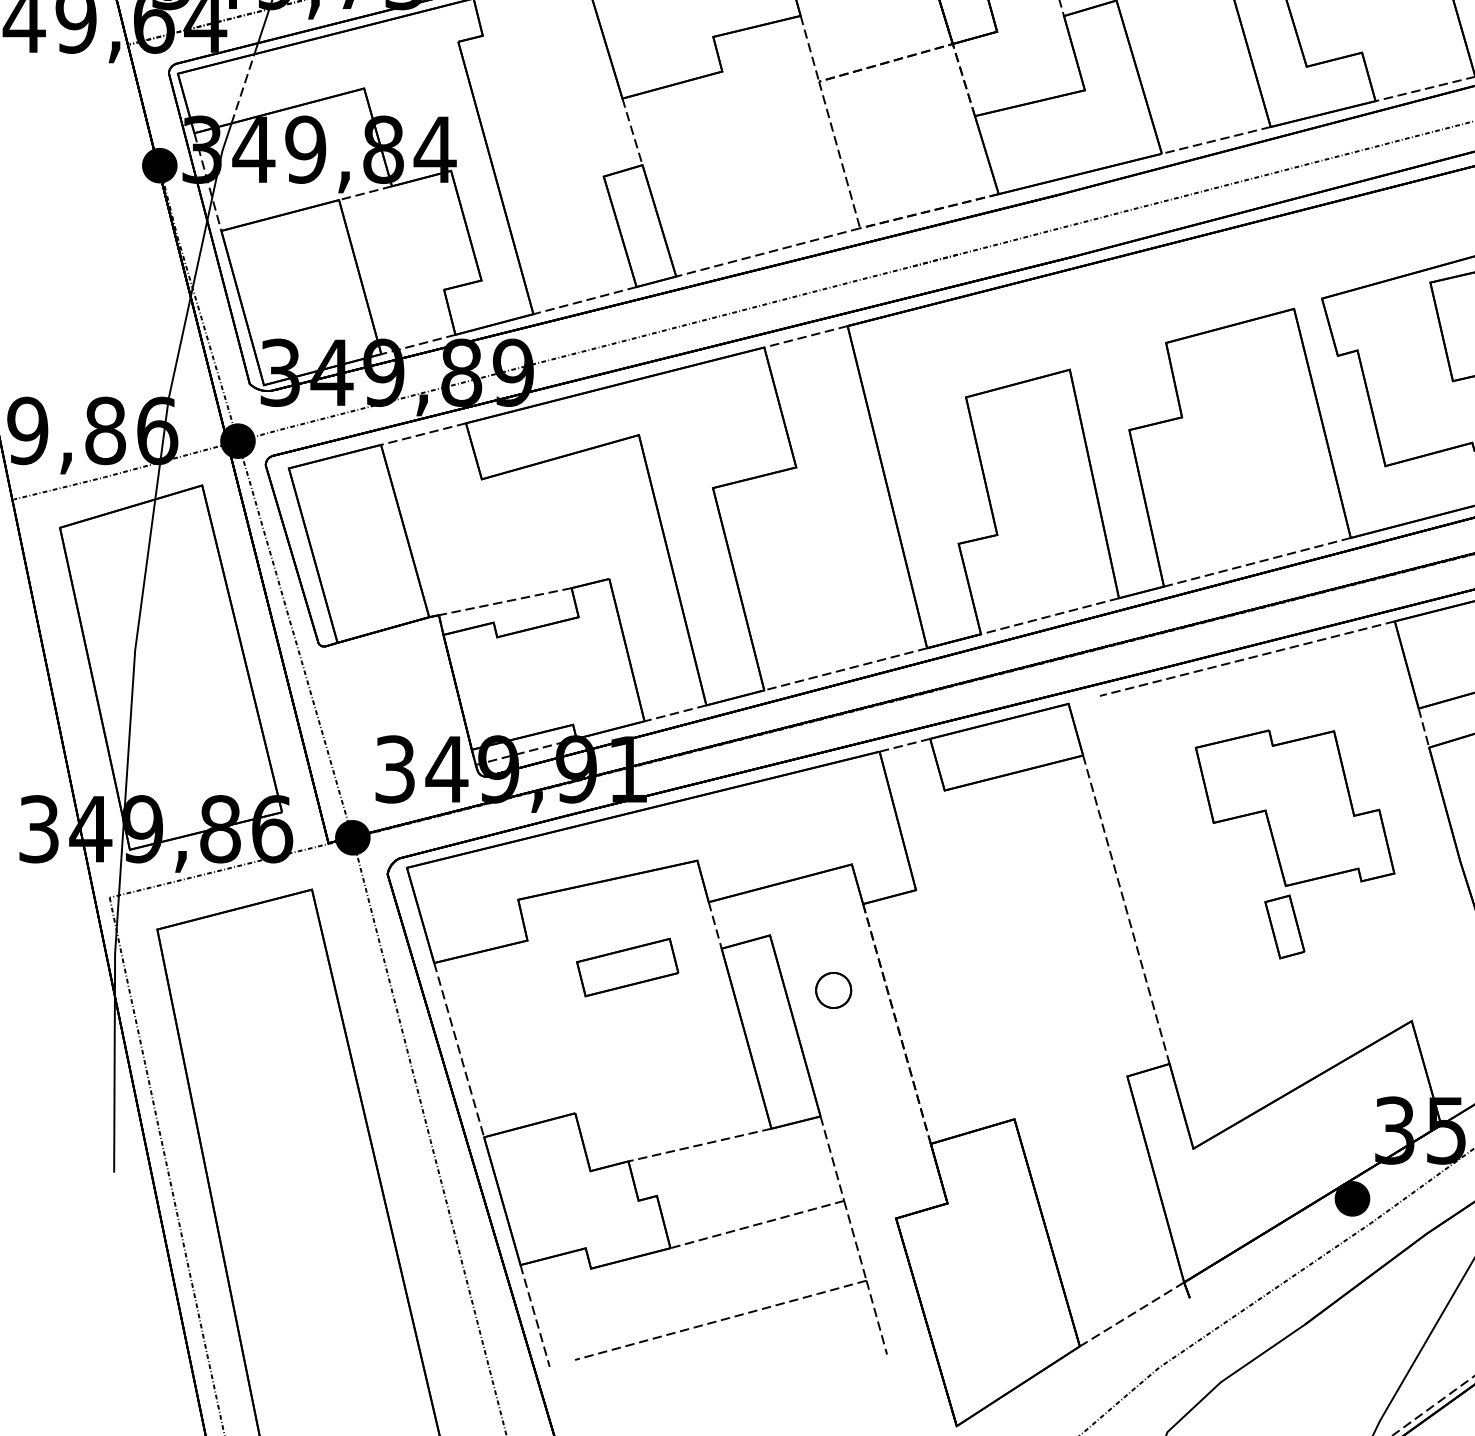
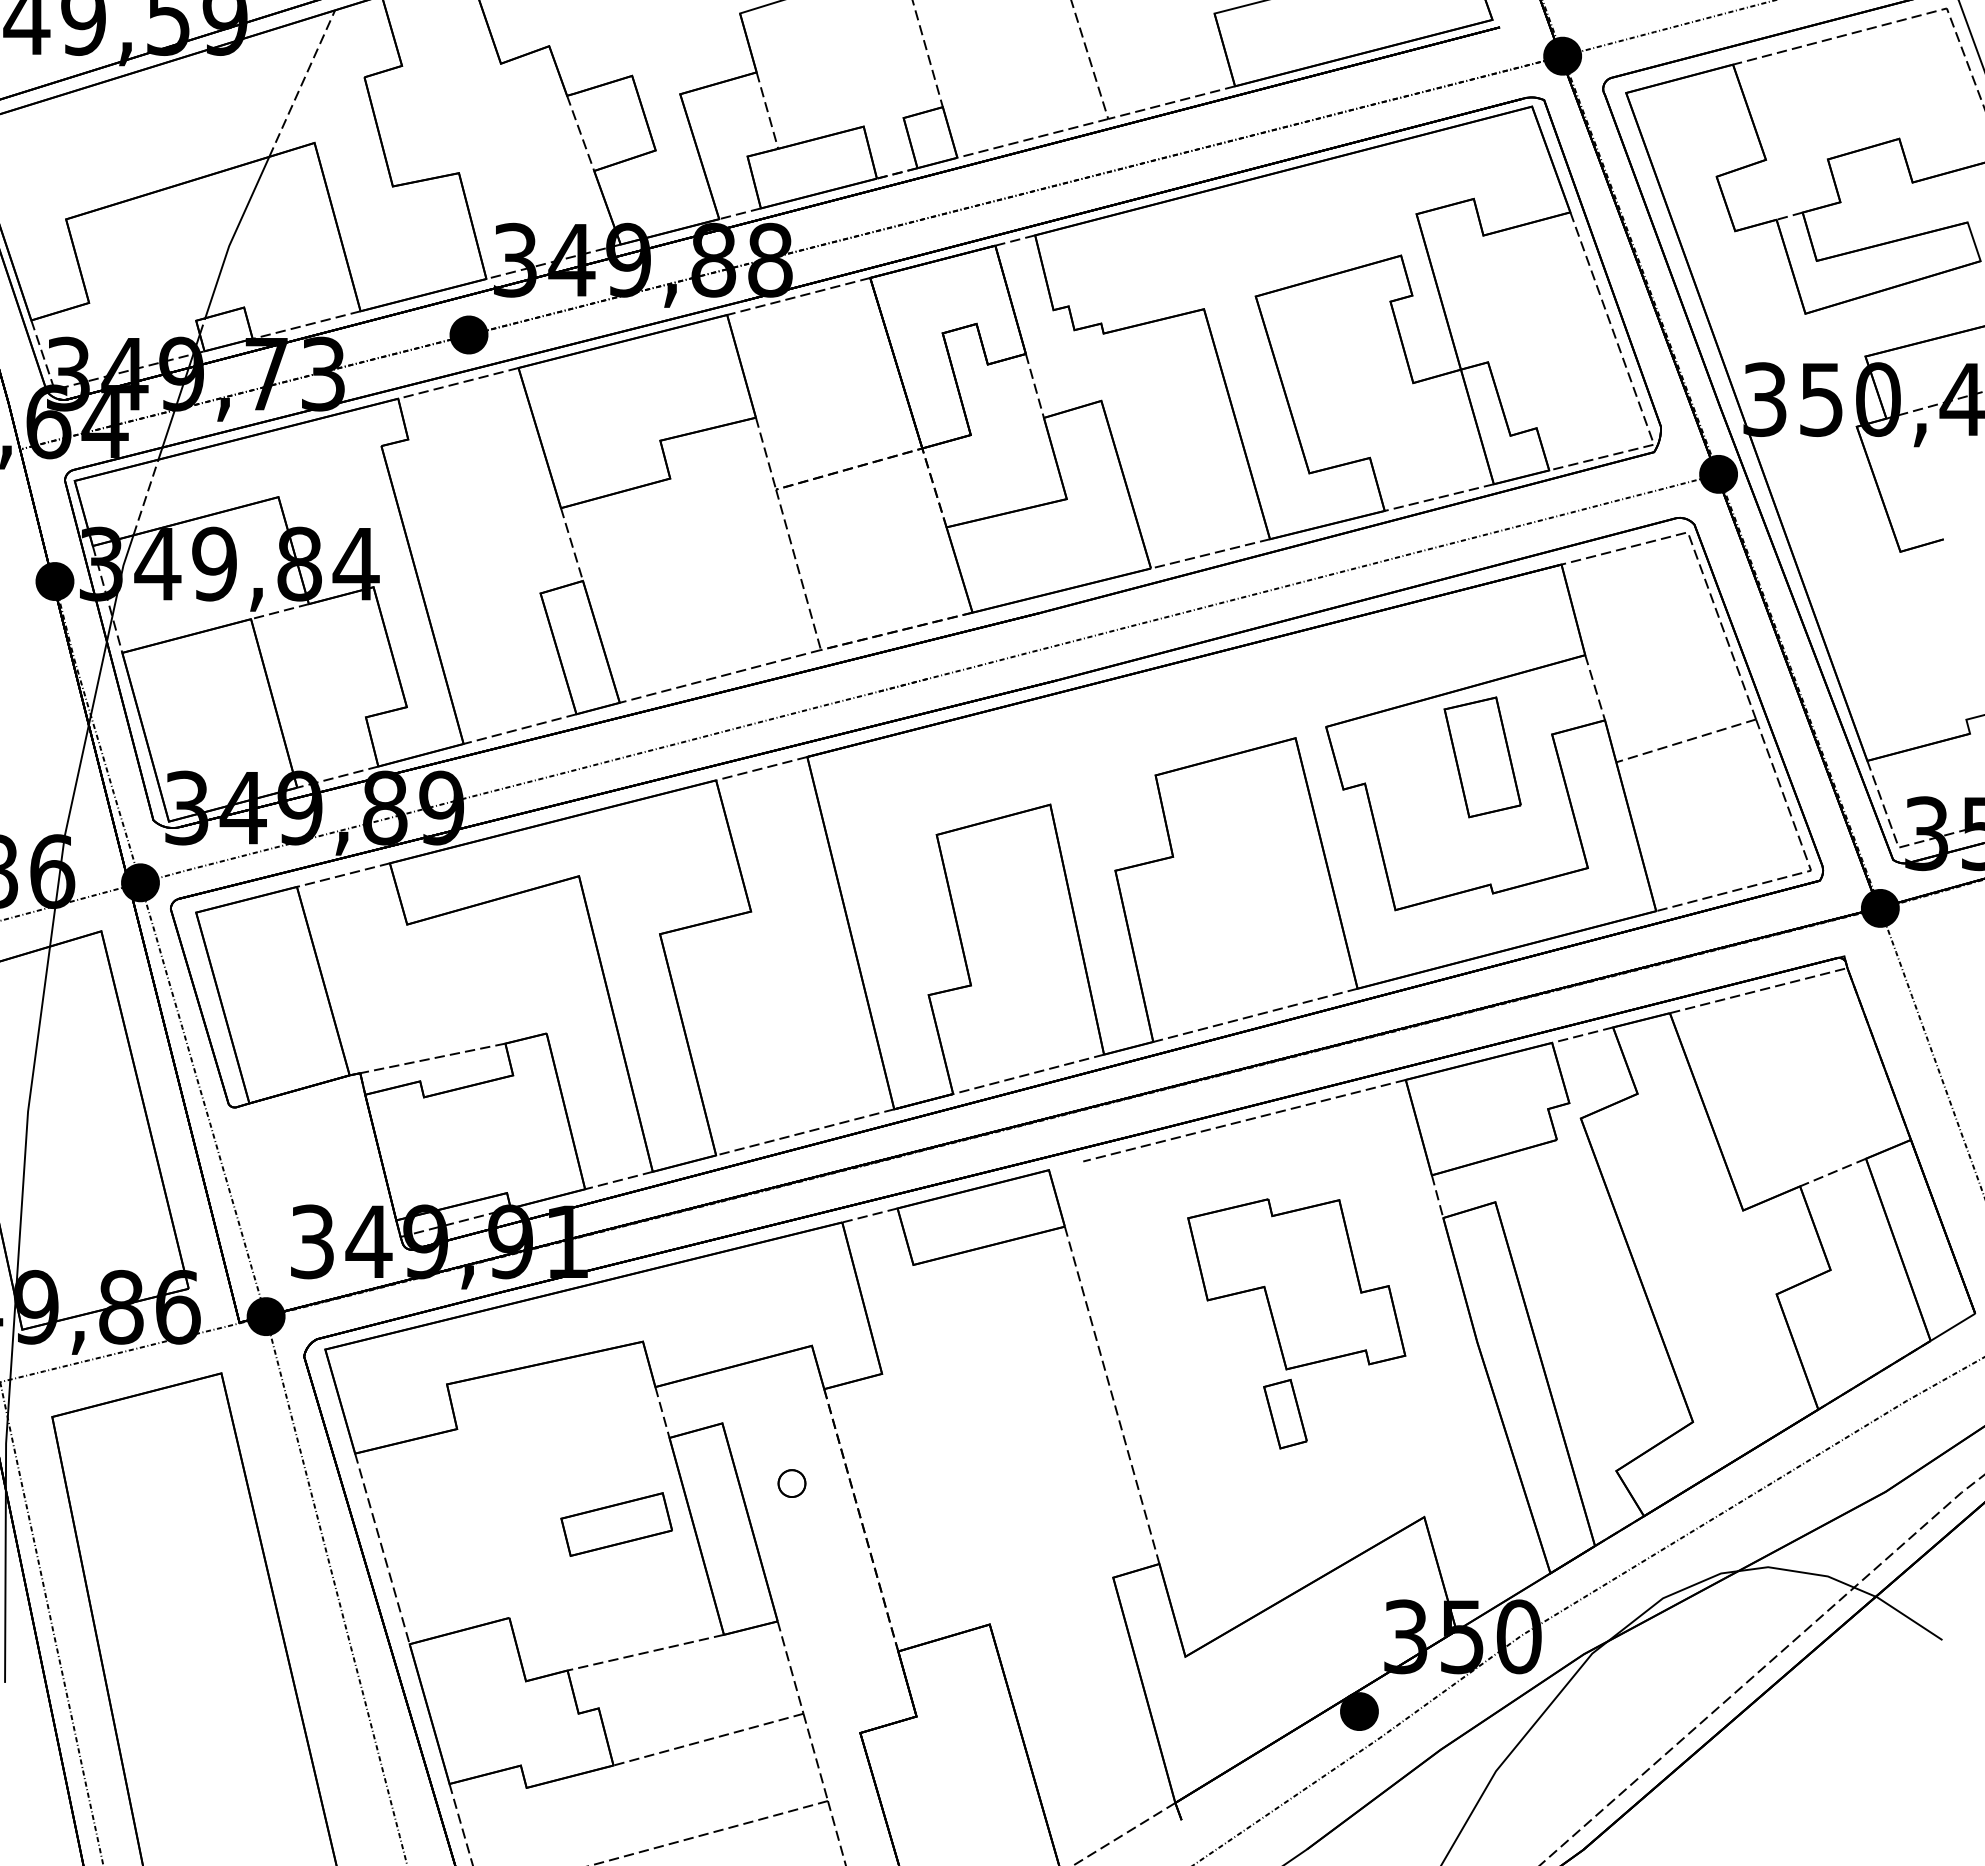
part: (627, 967) -> (616, 1524), moved
part: (833, 990) -> (791, 1483), size x0.7

